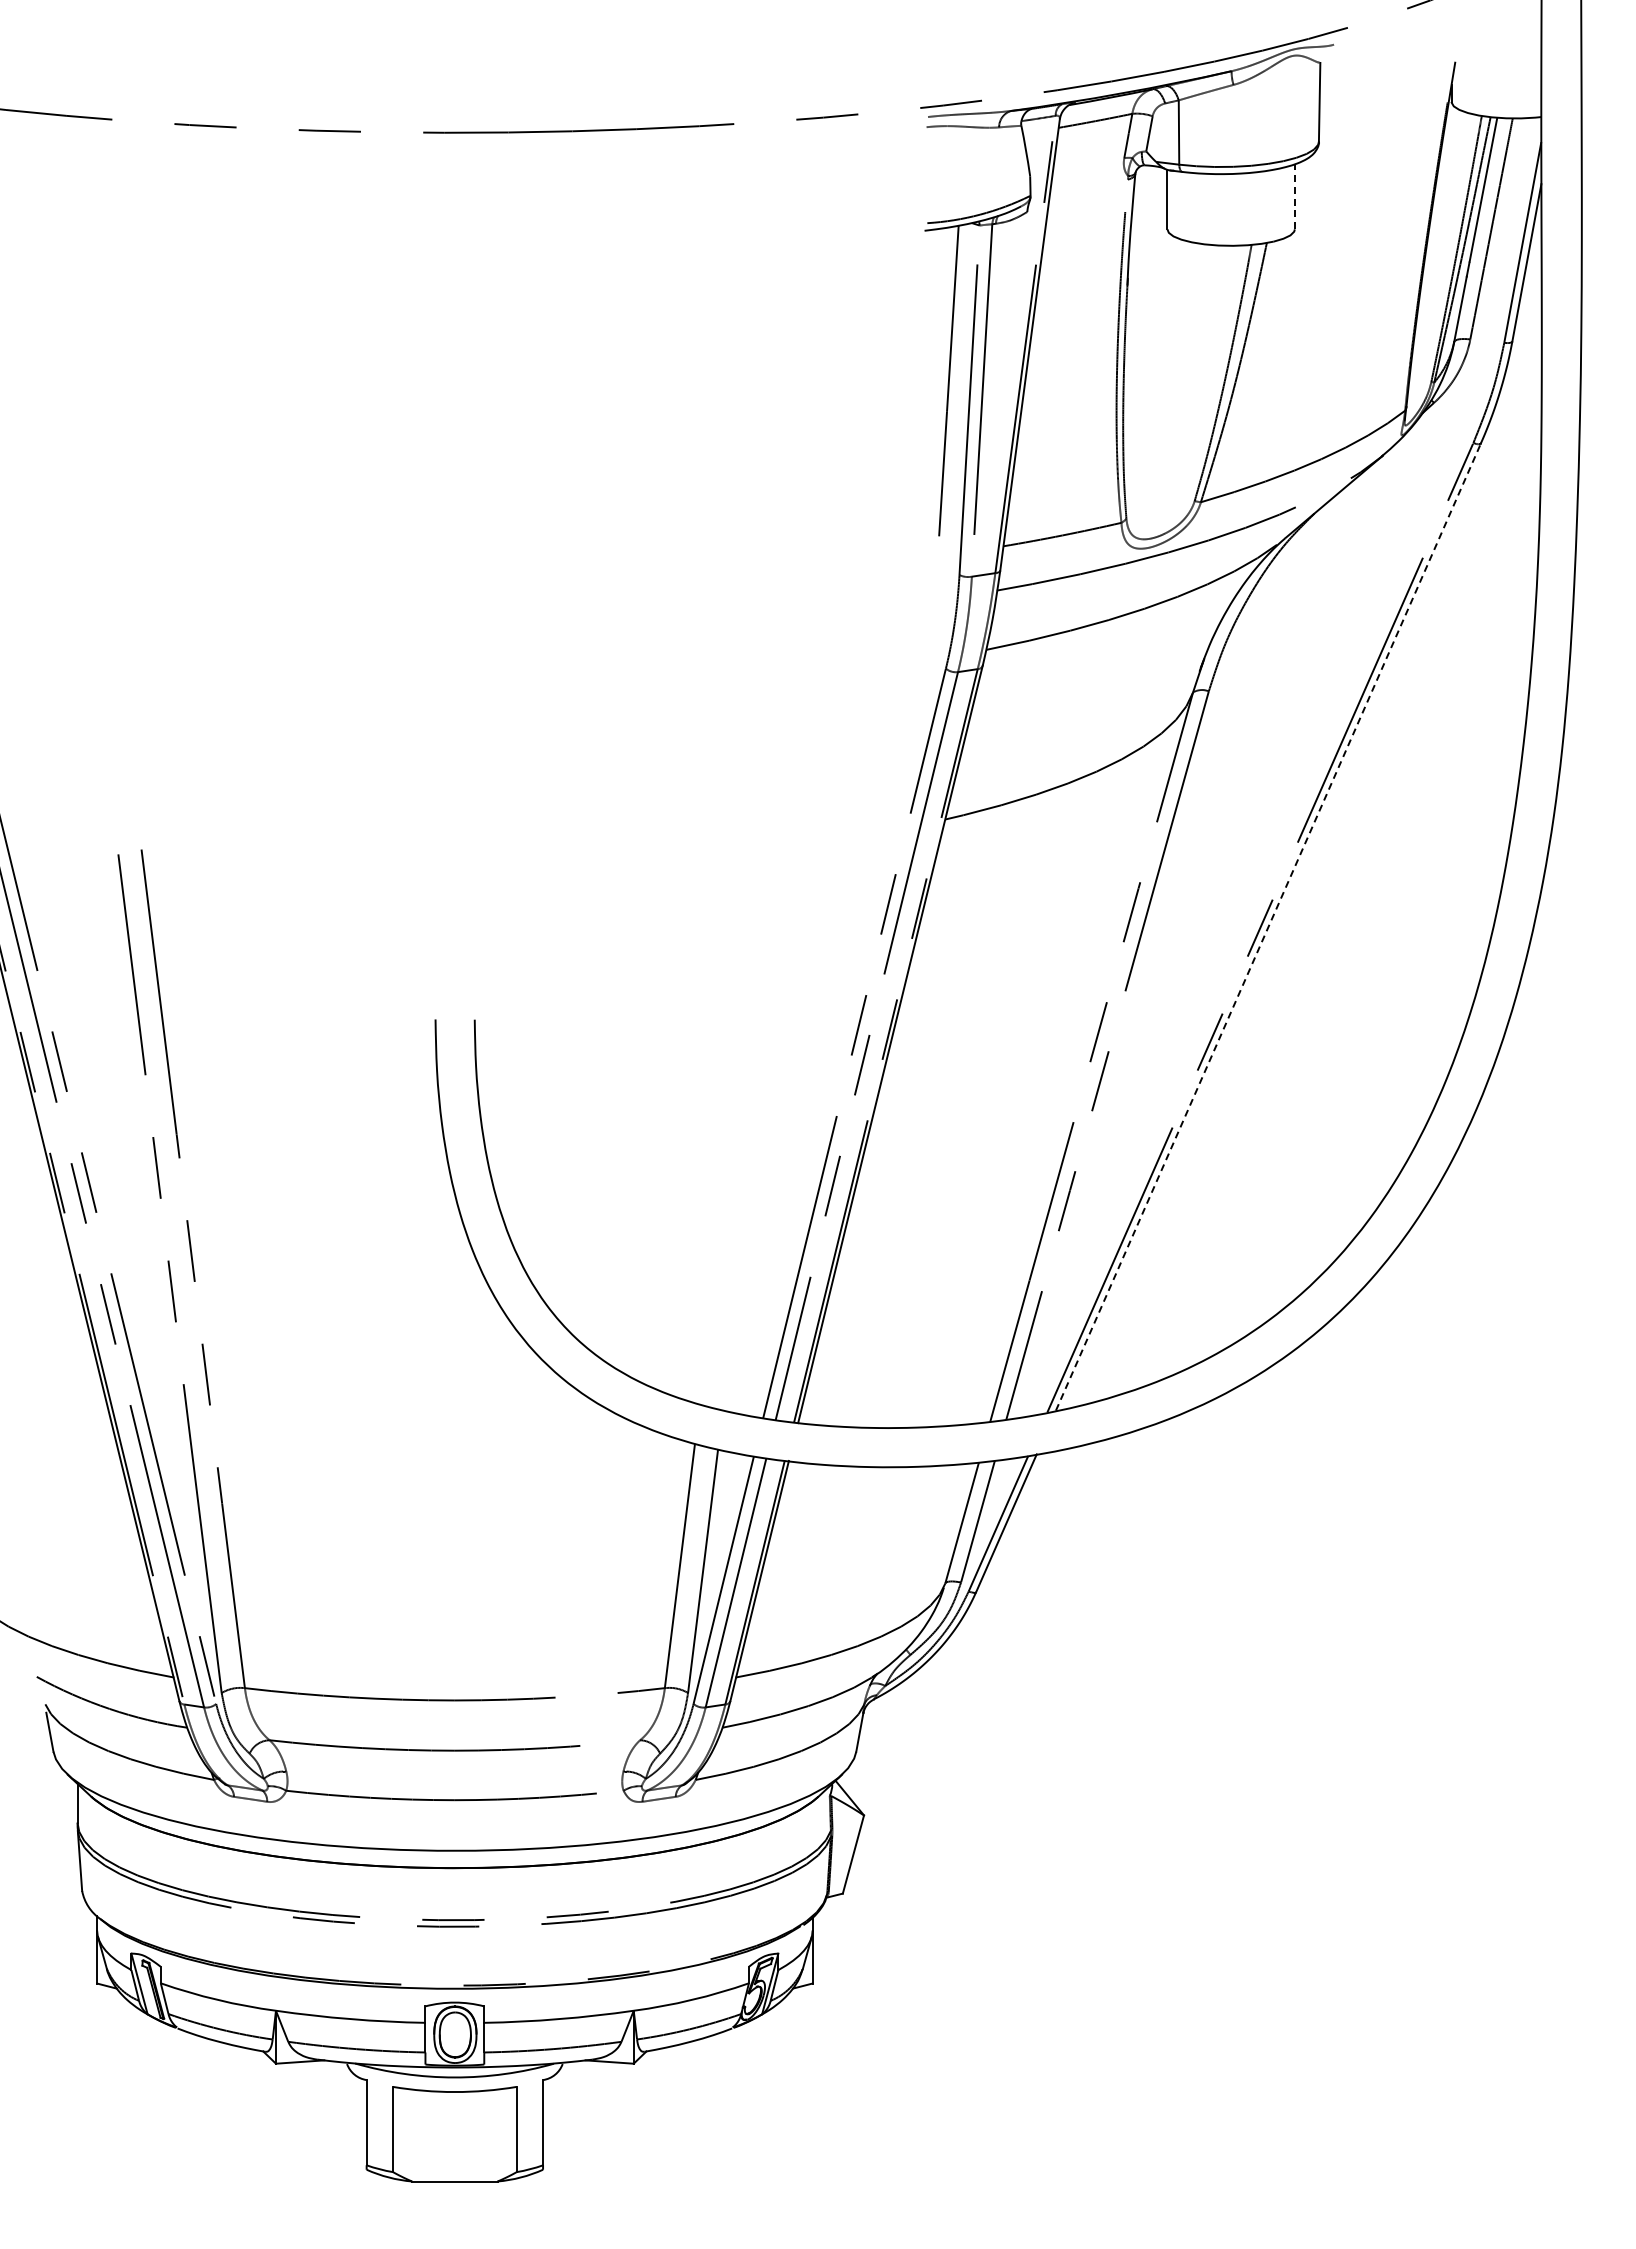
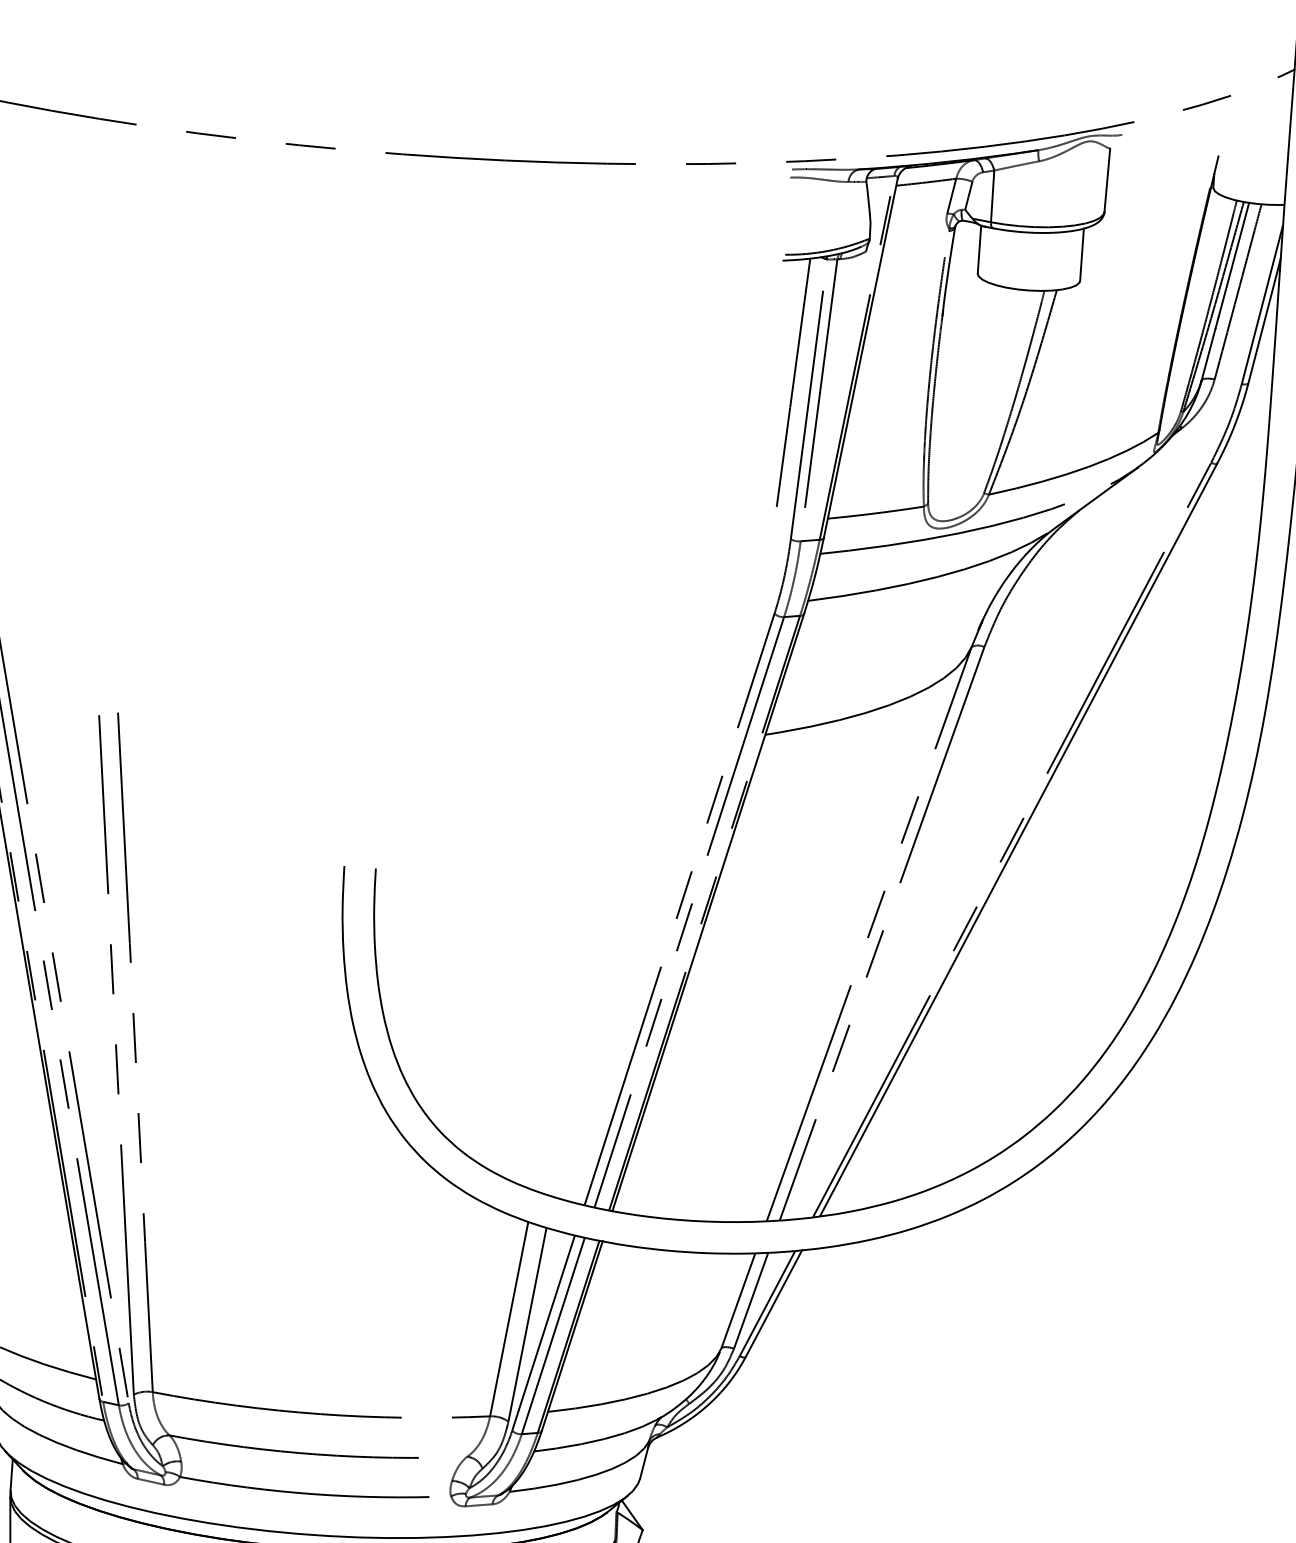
line: (1294, 196) -> (1081, 254), dashed -> solid
line: (1268, 926) -> (1018, 839), dashed -> solid

